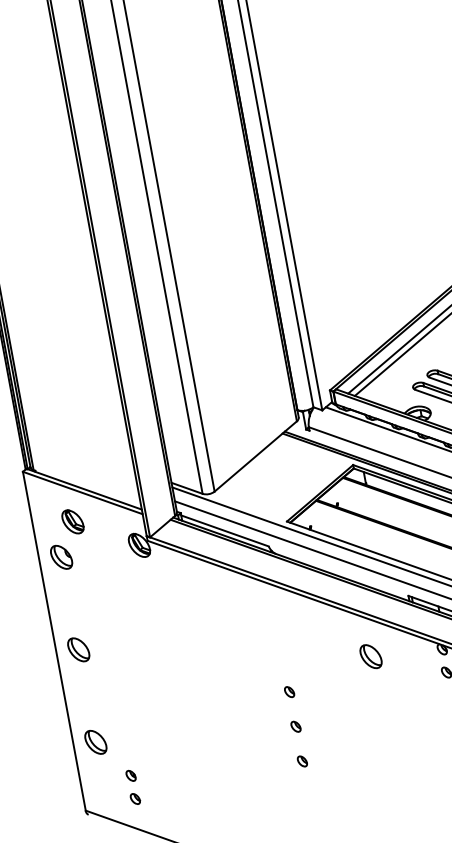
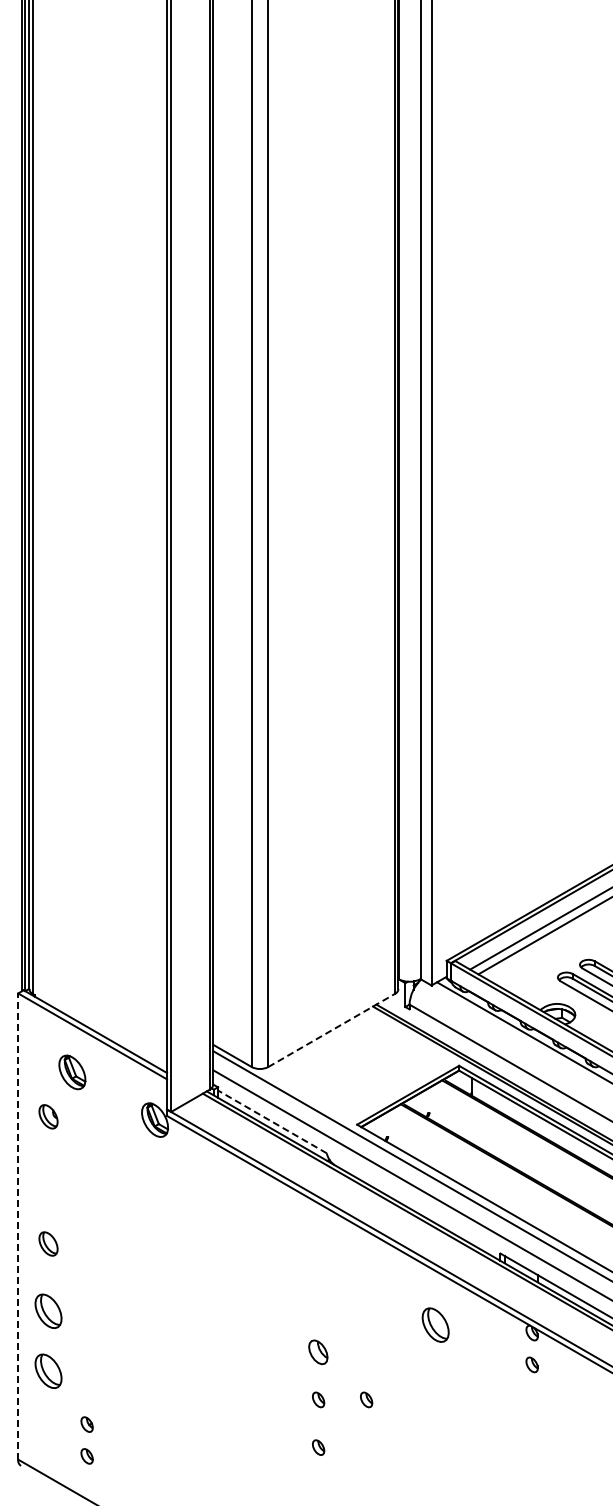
line: (256, 456) -> (332, 1030), solid -> dashed
line: (225, 530) -> (272, 1121), solid -> dashed
part: (61, 557) -> (48, 1116), size x0.7
line: (54, 641) -> (18, 1226), solid -> dashed
part: (78, 649) -> (48, 1243), size x0.7
part: (289, 691) -> (318, 1351), size x1.6
part: (87, 698) -> (48, 1310), added
part: (330, 720) -> (366, 1399), added

